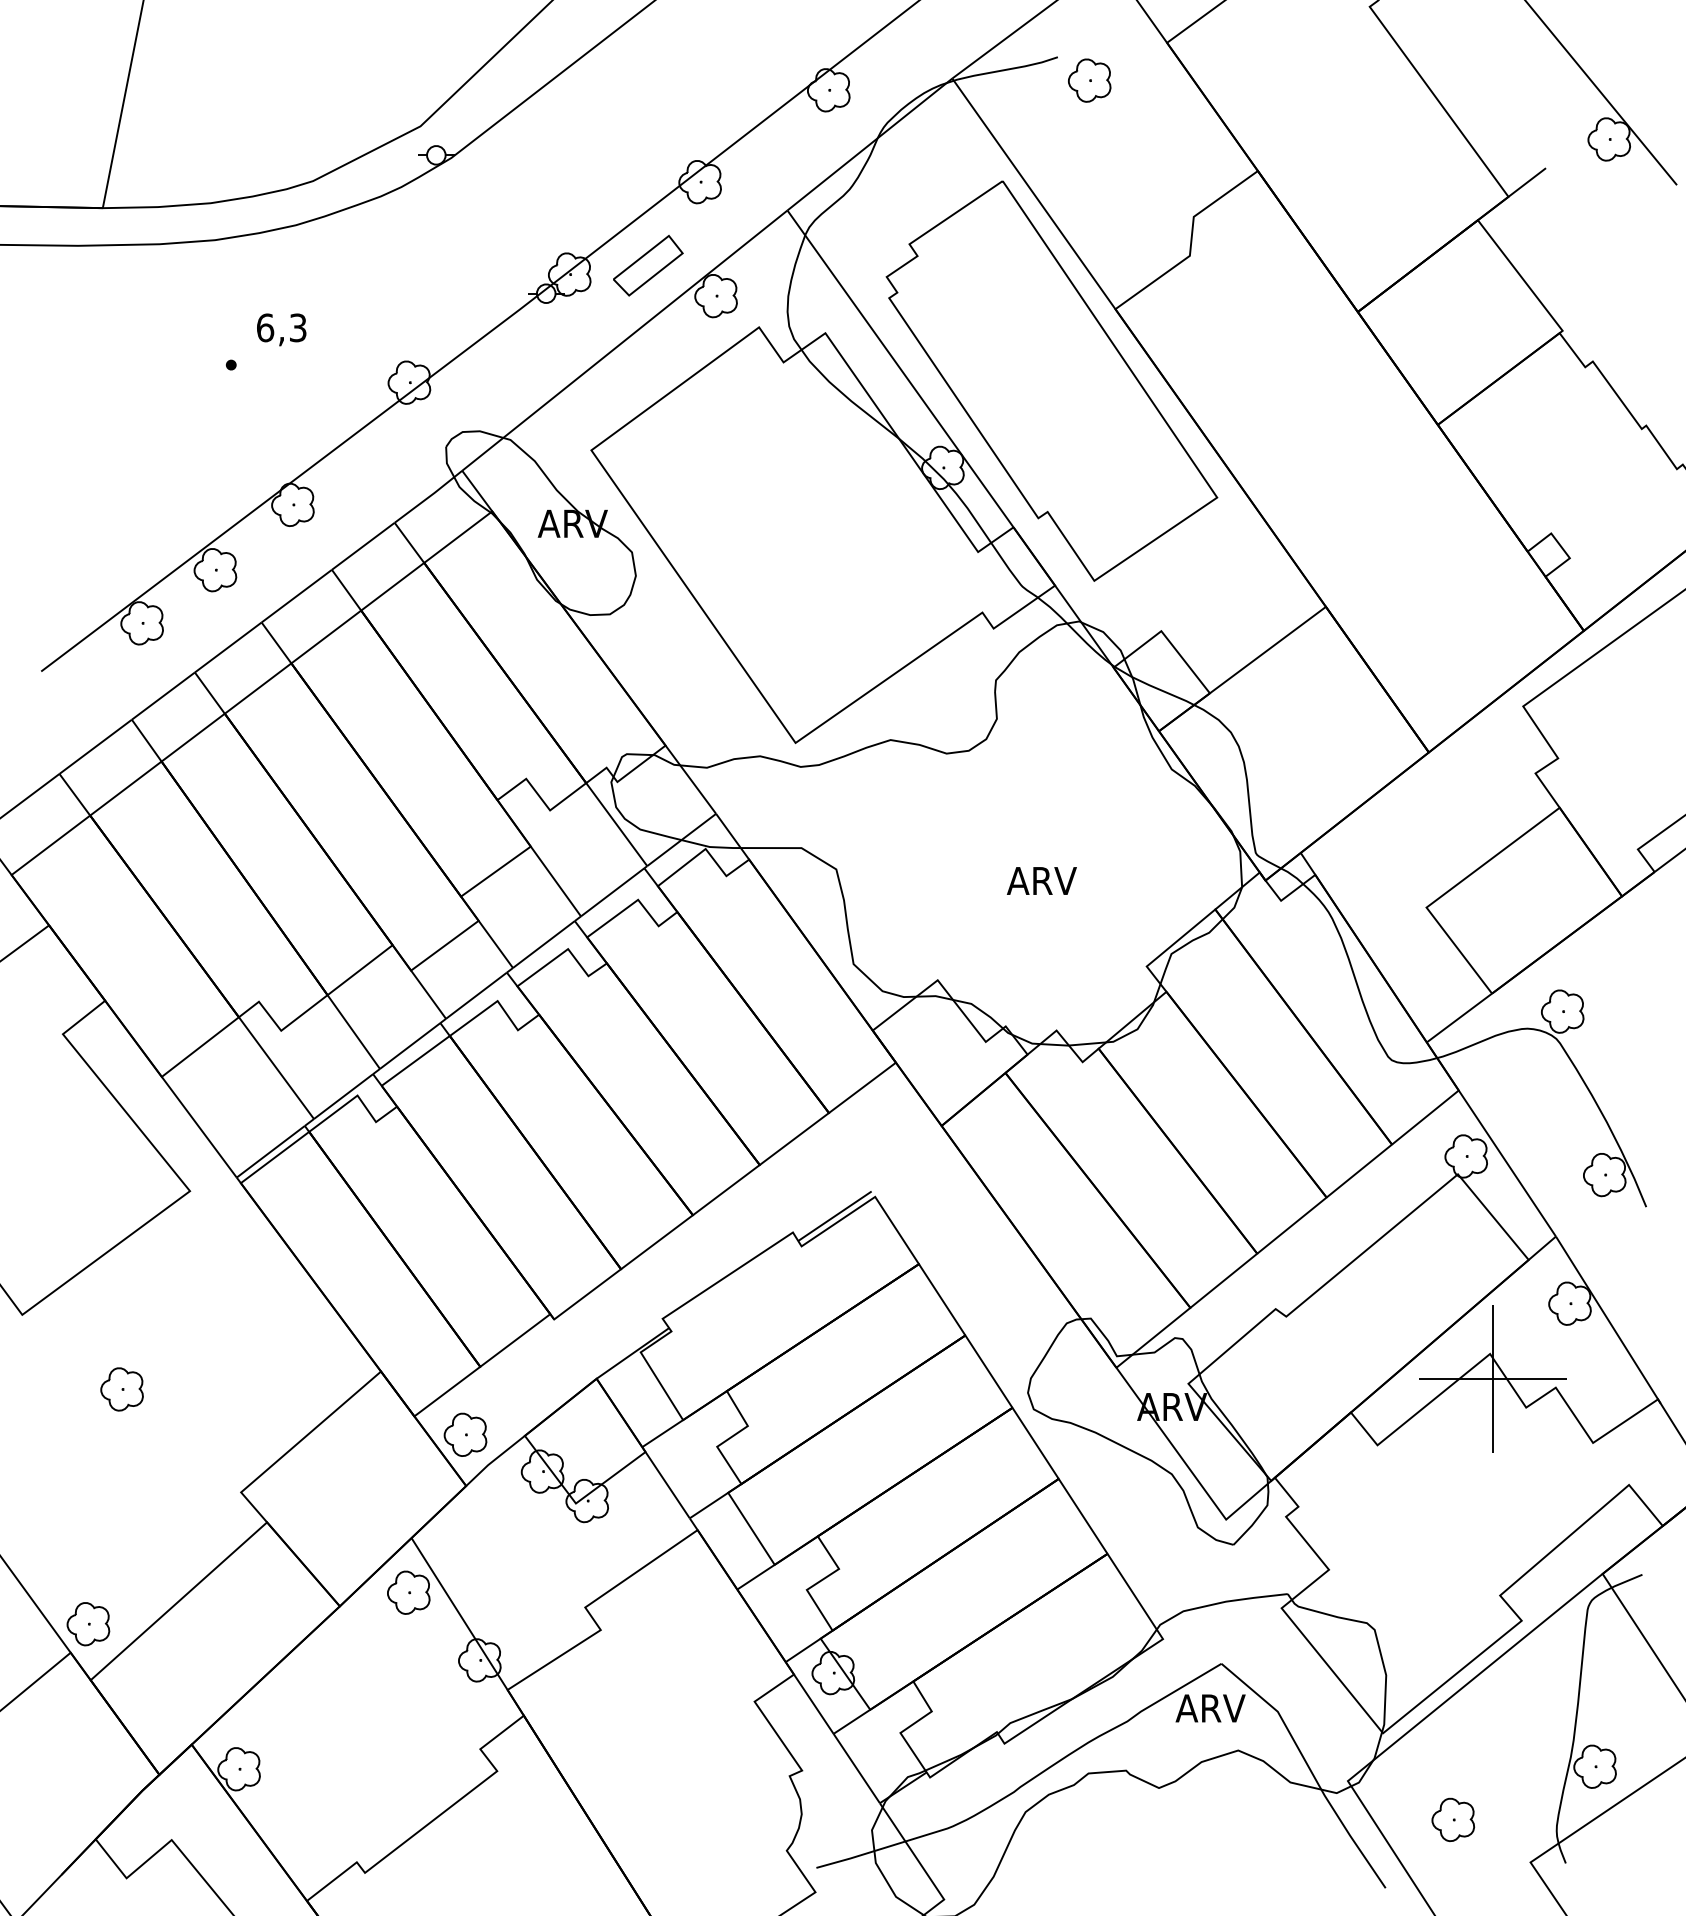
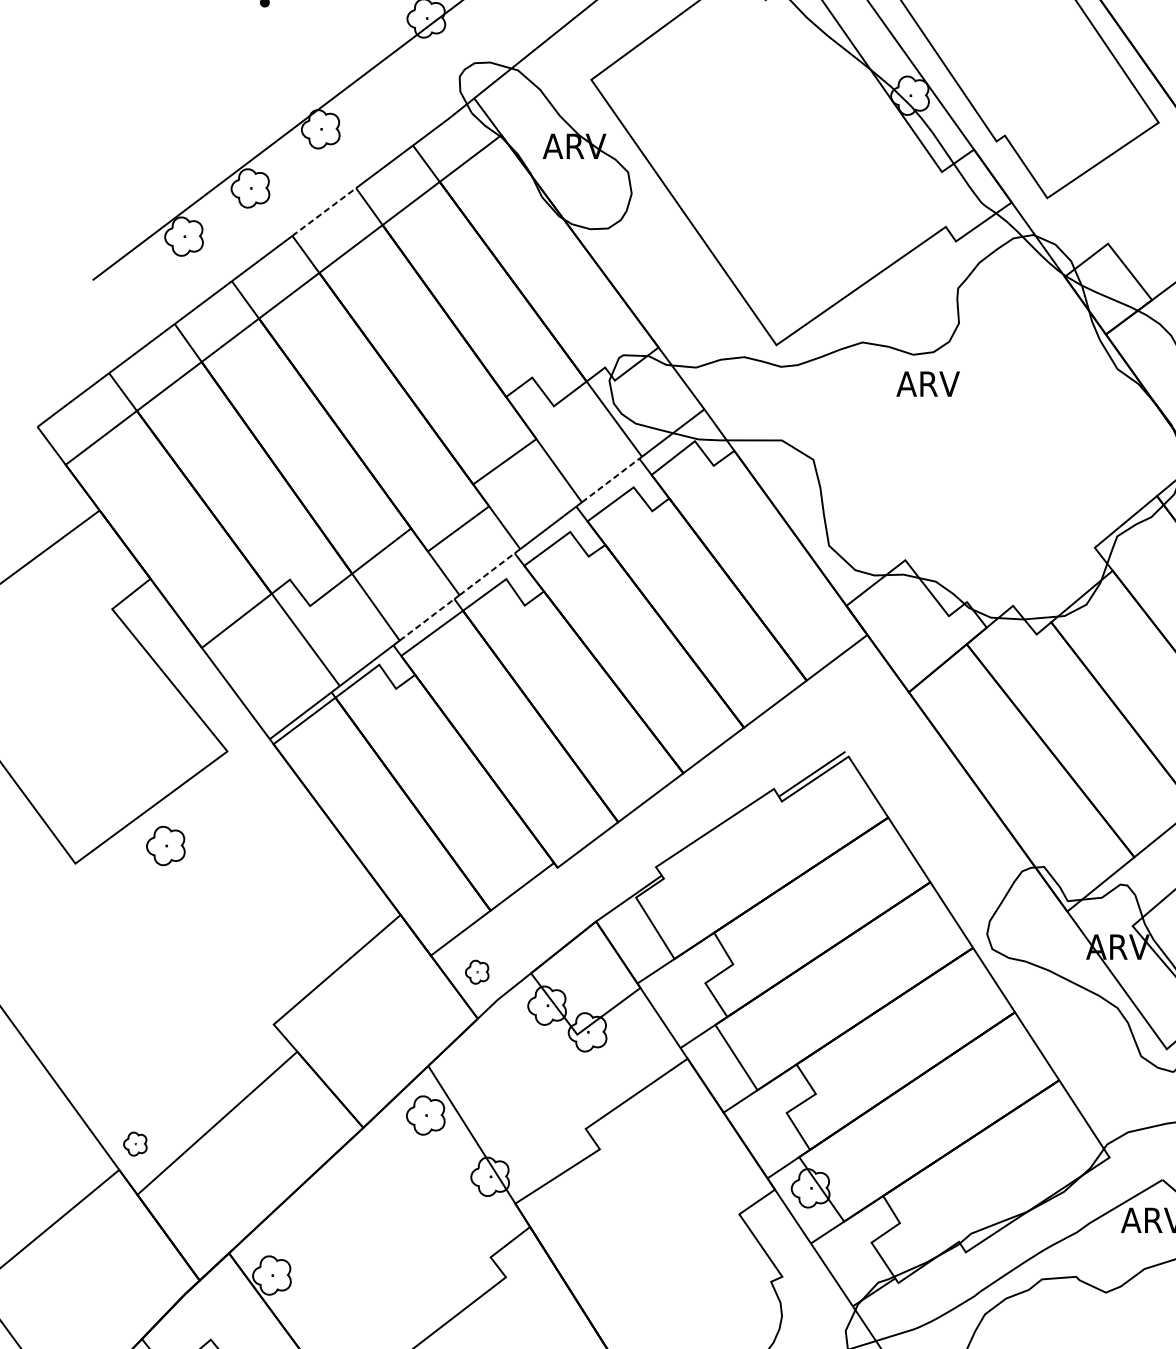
line: (296, 596) -> (323, 212), solid -> dashed
text: (1041, 880) -> (927, 383), moved
line: (612, 892) -> (610, 480), solid -> dashed
line: (476, 995) -> (487, 574), solid -> dashed
line: (410, 1046) -> (427, 620), solid -> dashed
part: (121, 1389) -> (165, 846), moved
part: (465, 1434) -> (477, 972), size x0.6
part: (88, 1624) -> (135, 1144), size x0.6

